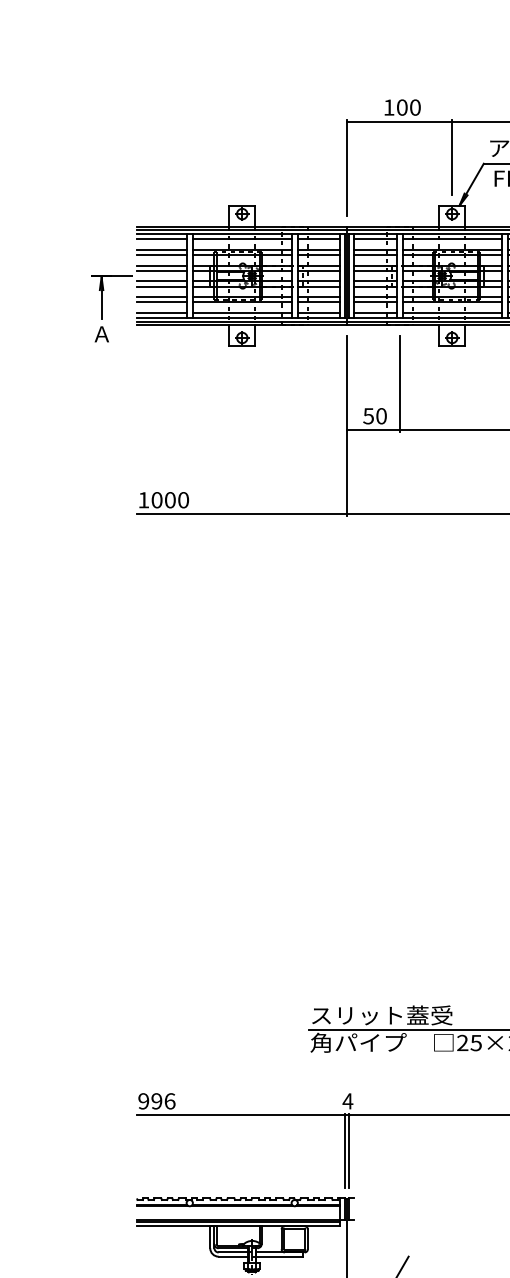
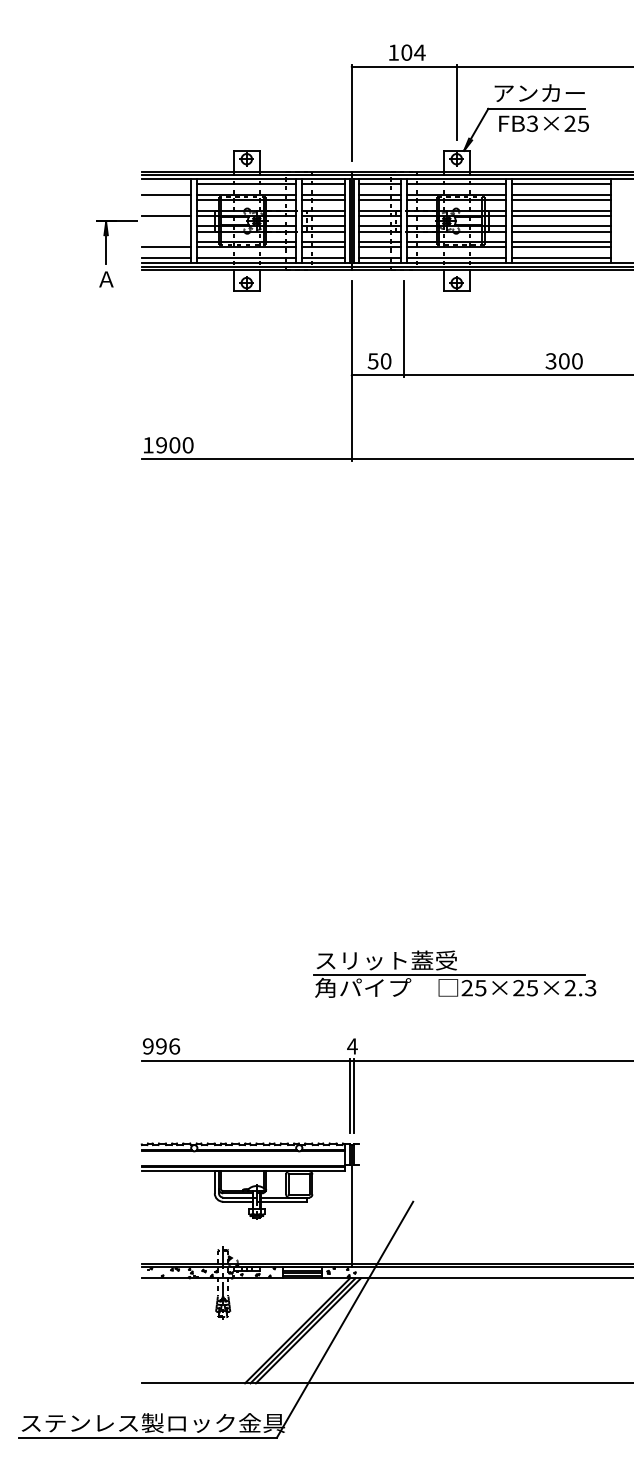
text: (414, 107) -> (419, 52), 100 -> 104
line: (161, 239) -> (166, 184), removed
line: (161, 255) -> (166, 200), removed
line: (161, 265) -> (166, 210), removed
line: (161, 281) -> (166, 226), removed
line: (161, 286) -> (166, 231), removed
line: (161, 297) -> (166, 242), removed
text: (156, 500) -> (161, 445), 1000 -> 1900

